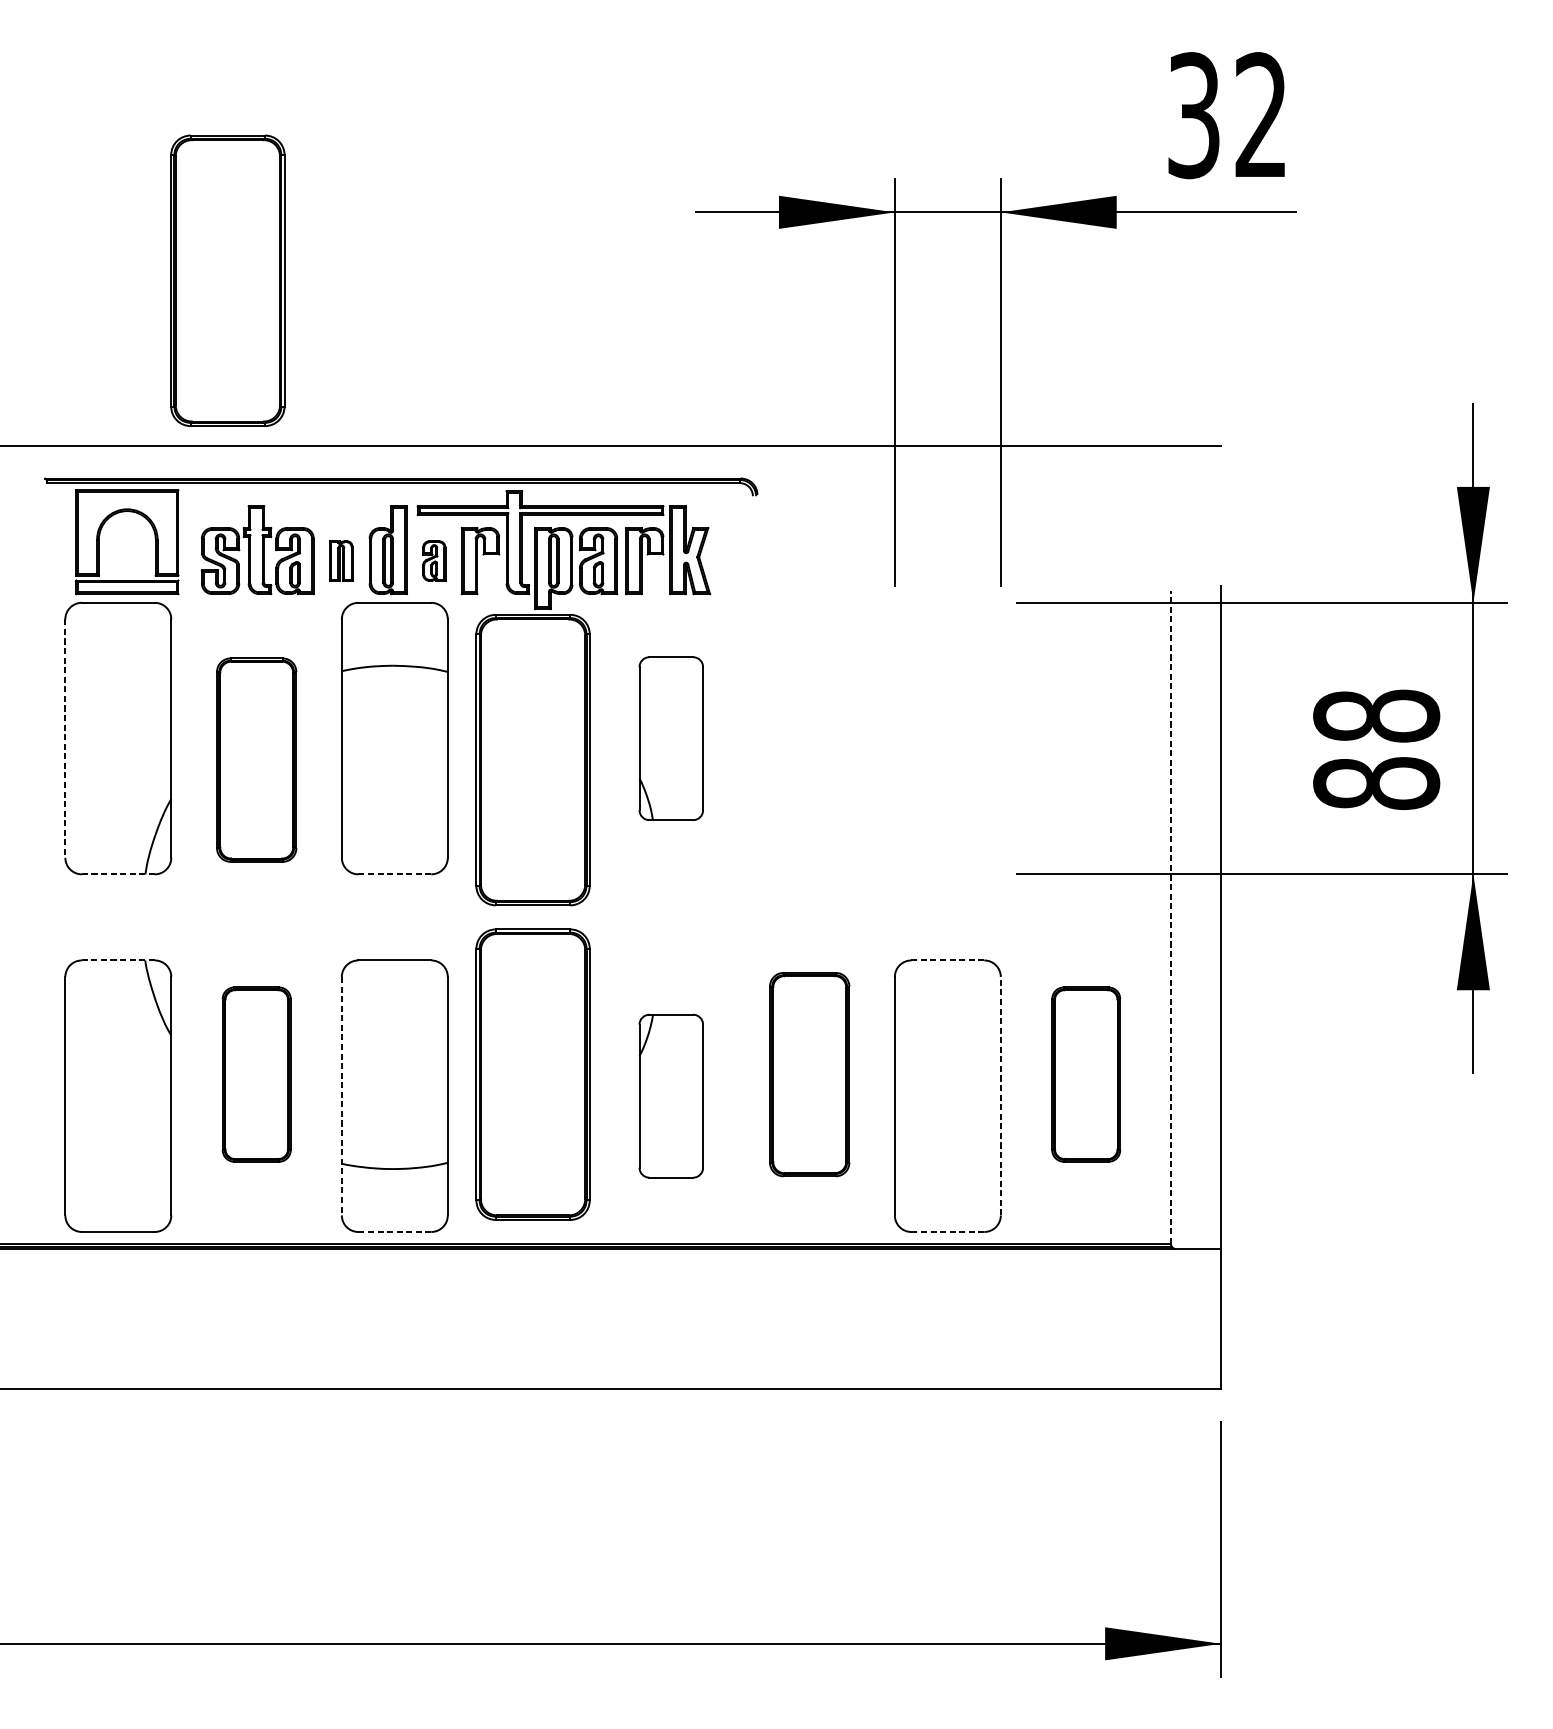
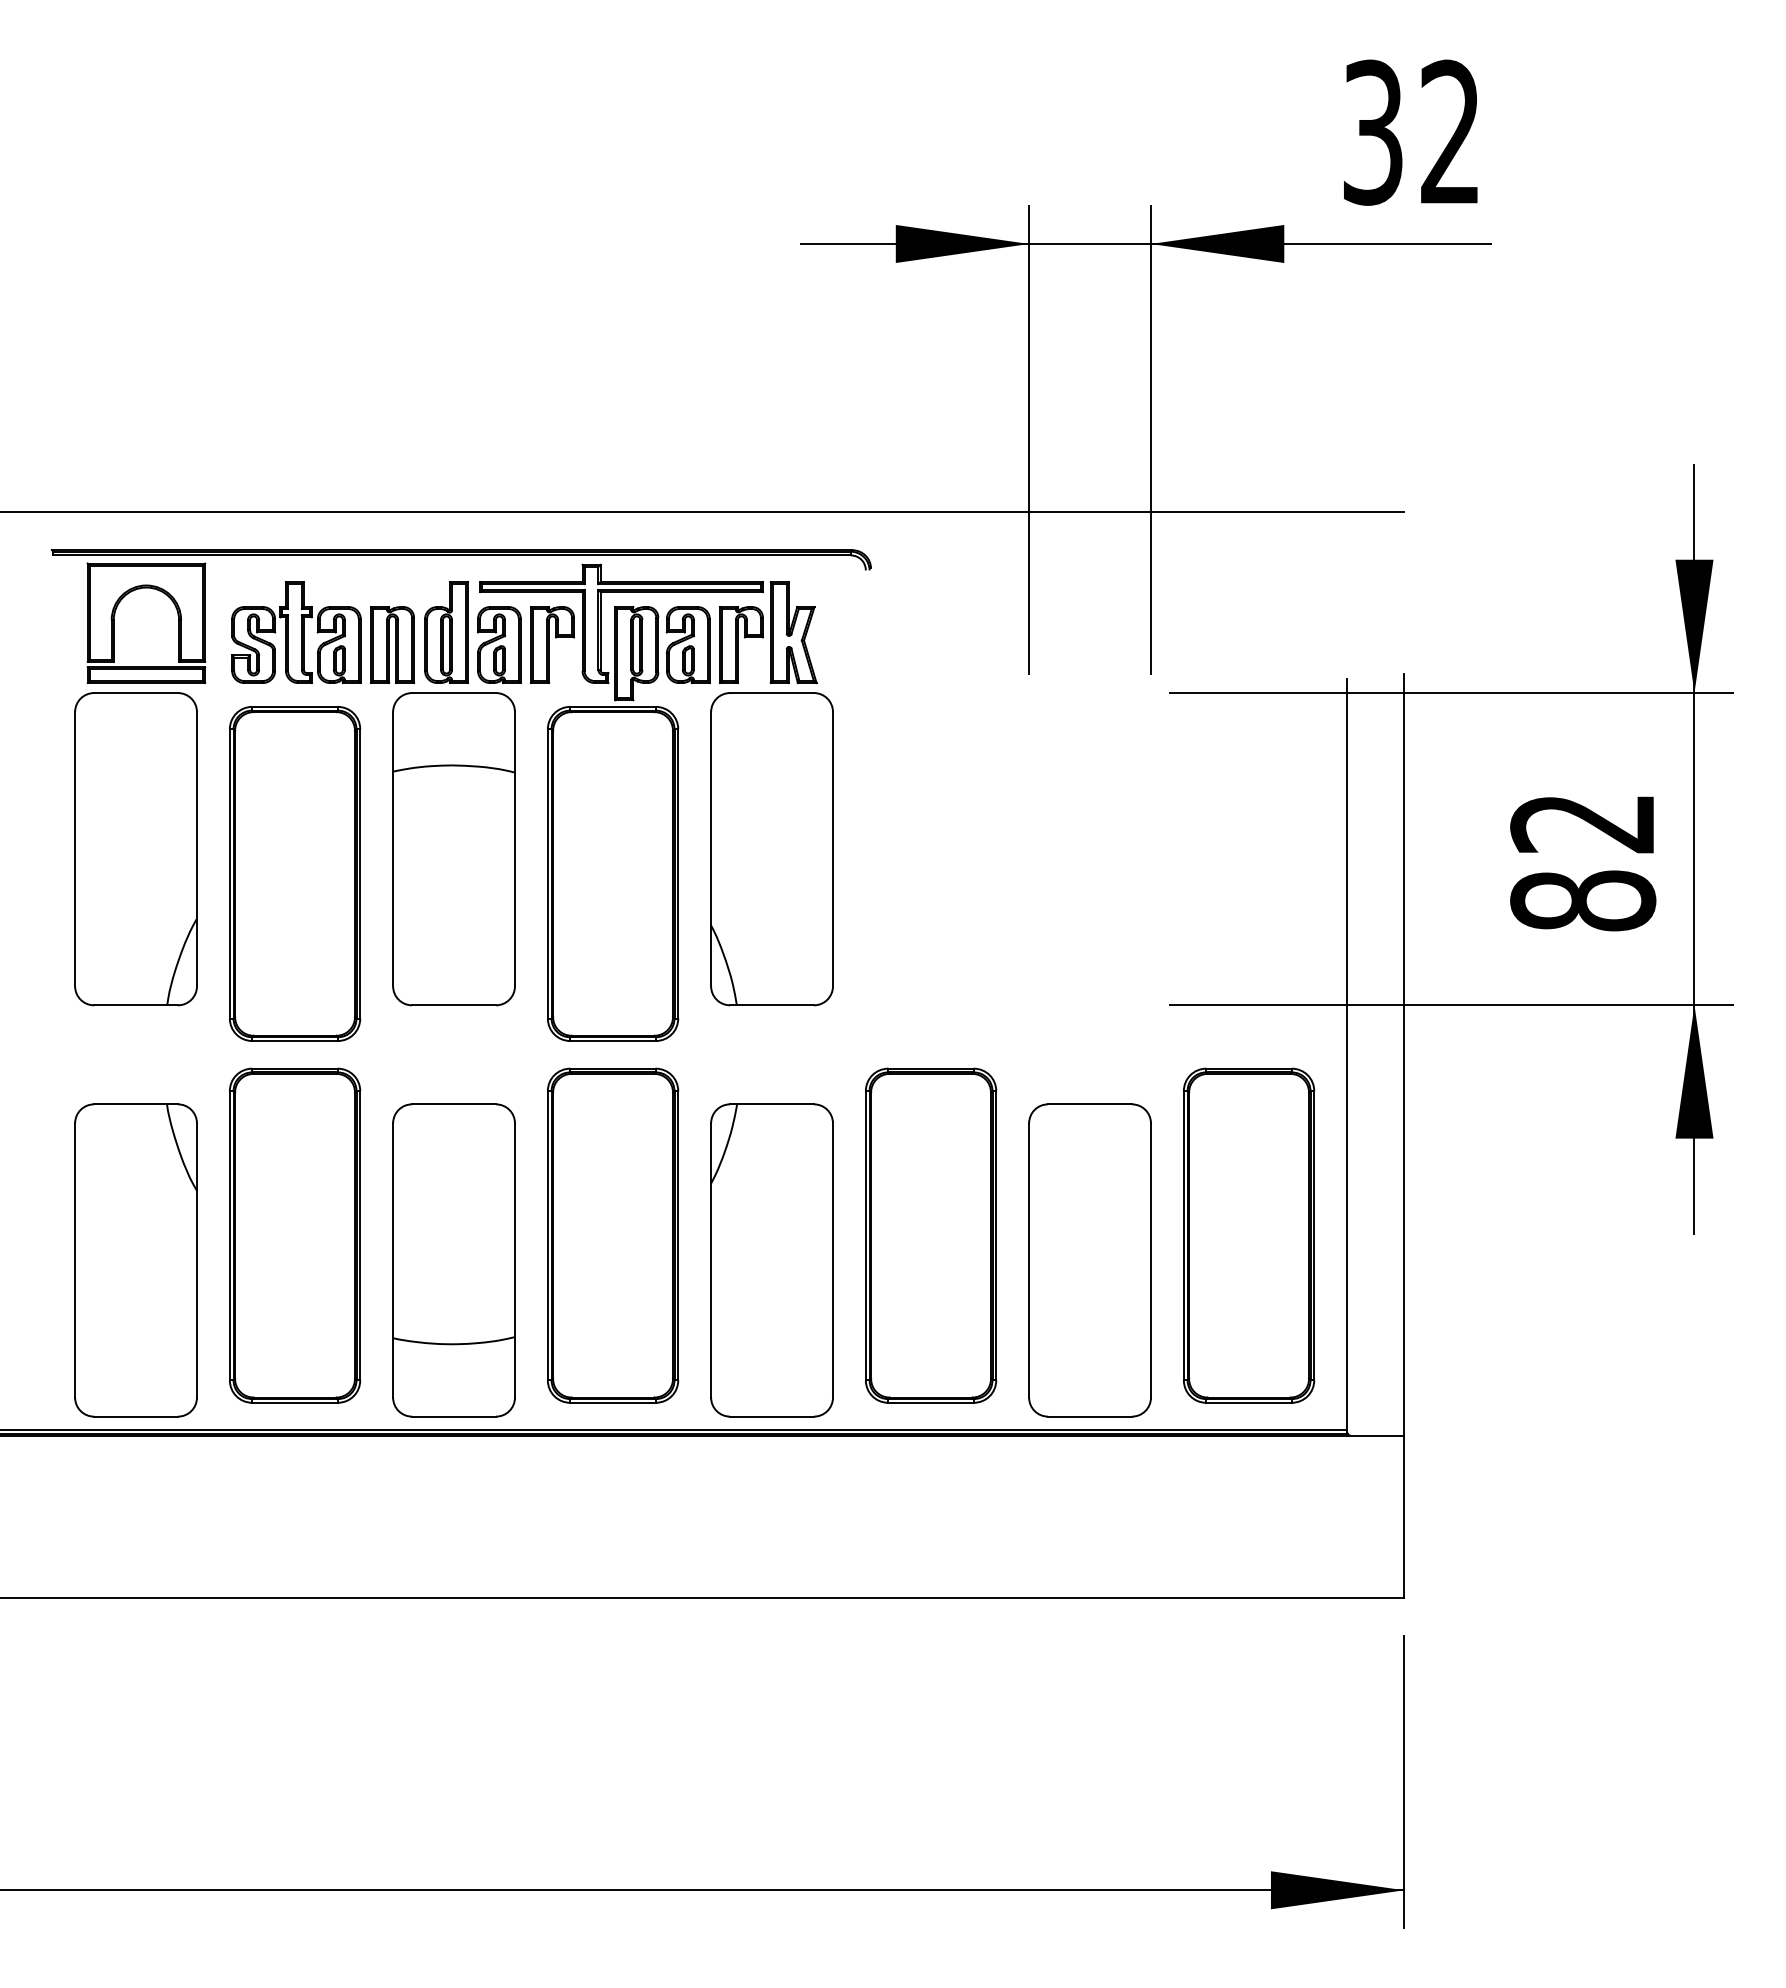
part: (228, 280) -> (262, 322), removed
part: (341, 560) -> (392, 644), size x1.67
part: (434, 560) -> (499, 644), size x1.67
text: (1376, 716) -> (1583, 823), 88 -> 82
line: (65, 738) -> (75, 849), dashed -> solid
part: (670, 738) -> (771, 849), size x1.67
part: (256, 759) -> (295, 873), size x1.43
line: (118, 874) -> (136, 1005), dashed -> solid
line: (395, 874) -> (454, 1005), dashed -> solid
line: (1171, 917) -> (1347, 1054), dashed -> solid
line: (118, 960) -> (136, 1104), dashed -> solid
line: (948, 960) -> (1090, 1104), dashed -> solid
part: (256, 1074) -> (295, 1235), size x1.67
part: (809, 1074) -> (931, 1235), size x1.43
part: (1086, 1074) -> (1249, 1235), size x1.67
line: (342, 1096) -> (393, 1260), dashed -> solid
part: (670, 1096) -> (771, 1260), size x1.67
line: (1000, 1096) -> (1150, 1260), dashed -> solid
line: (395, 1231) -> (454, 1416), dashed -> solid
line: (948, 1231) -> (1090, 1416), dashed -> solid

